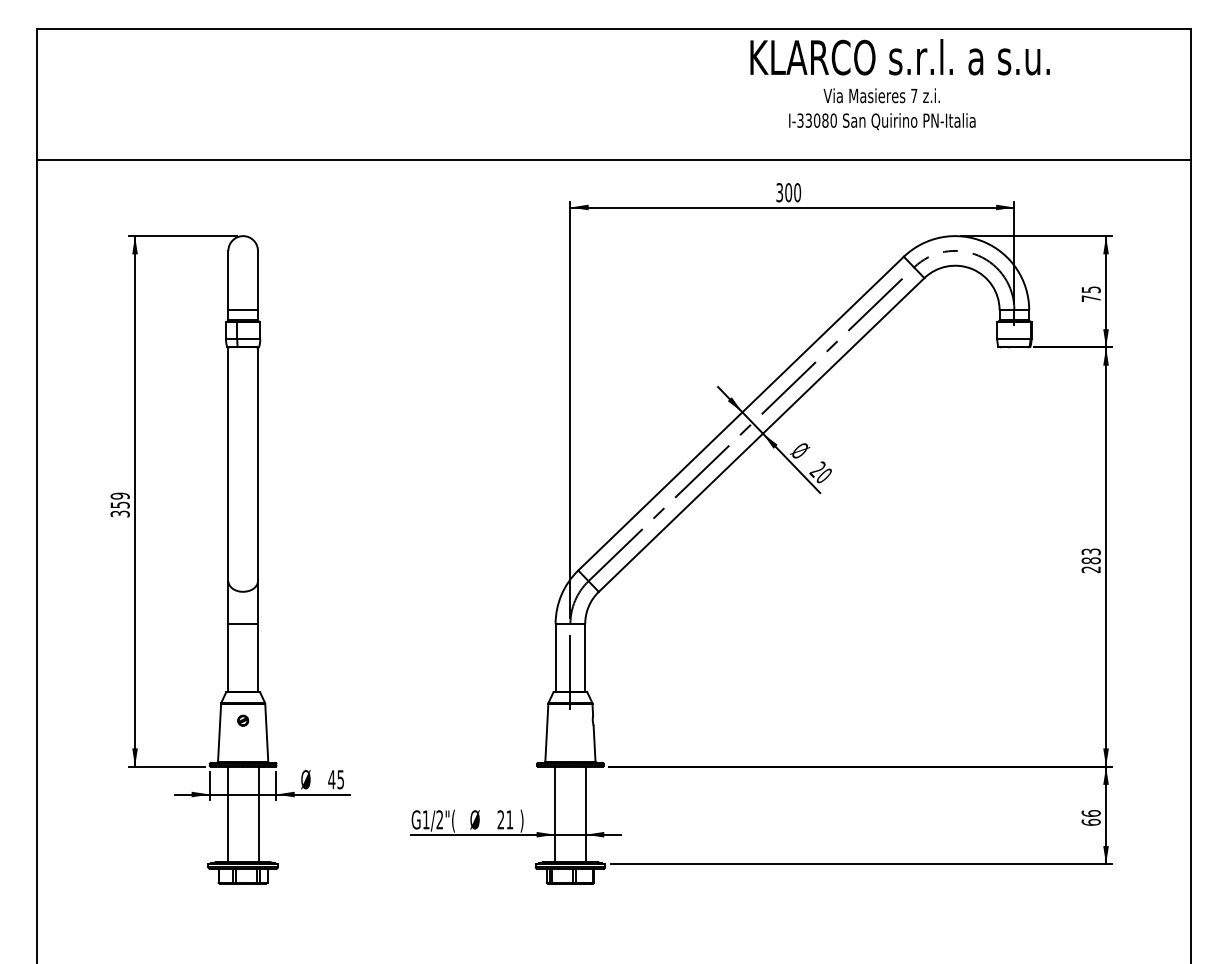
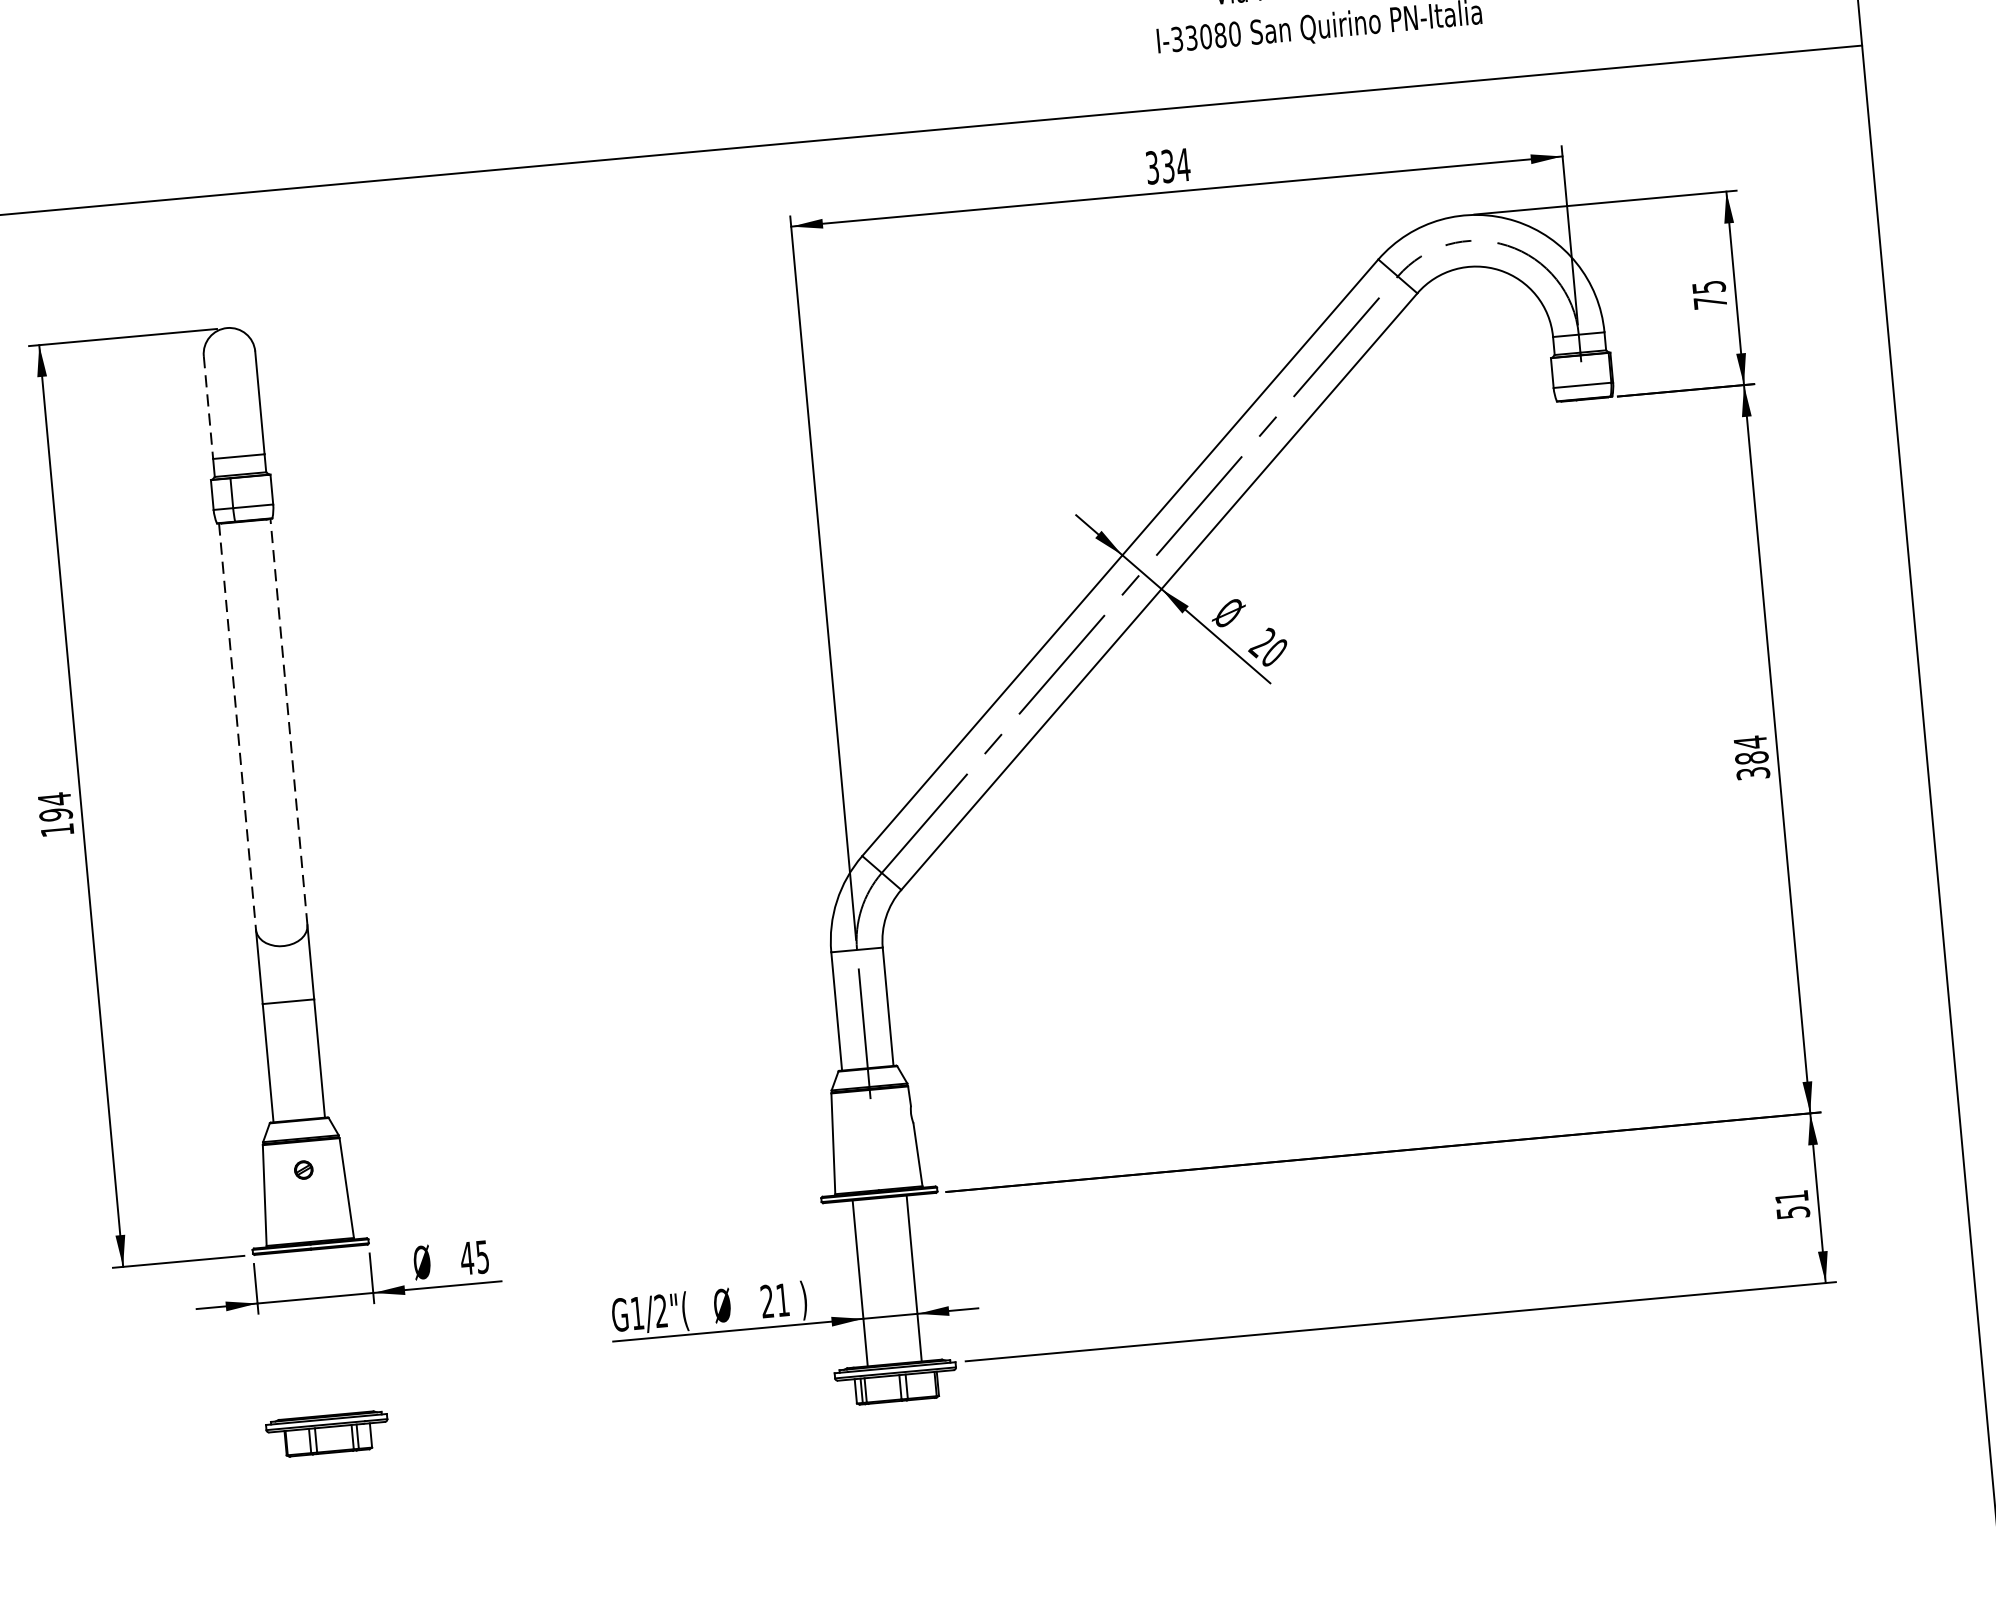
text: (793, 192) -> (1176, 165), 300 -> 334
line: (228, 280) -> (208, 407), solid -> dashed
line: (257, 463) -> (287, 720), solid -> dashed
line: (228, 464) -> (237, 727), solid -> dashed
text: (119, 504) -> (54, 813), 359 -> 194
text: (1090, 560) -> (1750, 757), 283 -> 384
line: (227, 814) -> (291, 1335), removed
line: (258, 814) -> (345, 1330), removed
text: (1090, 817) -> (1791, 1204), 66 -> 51

